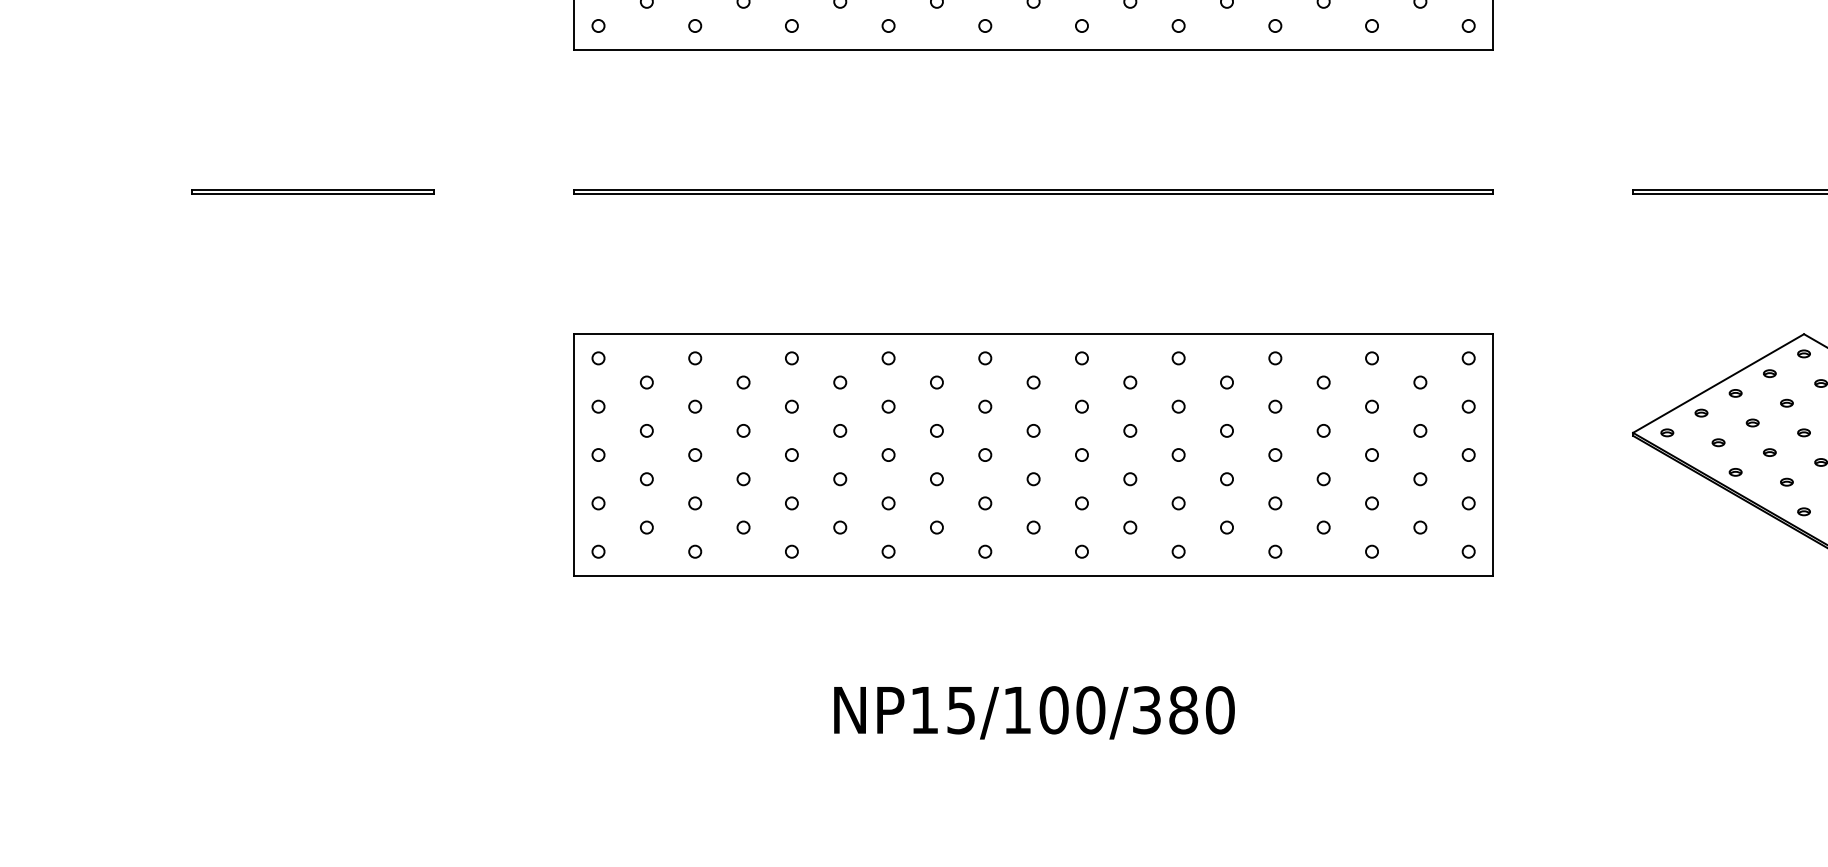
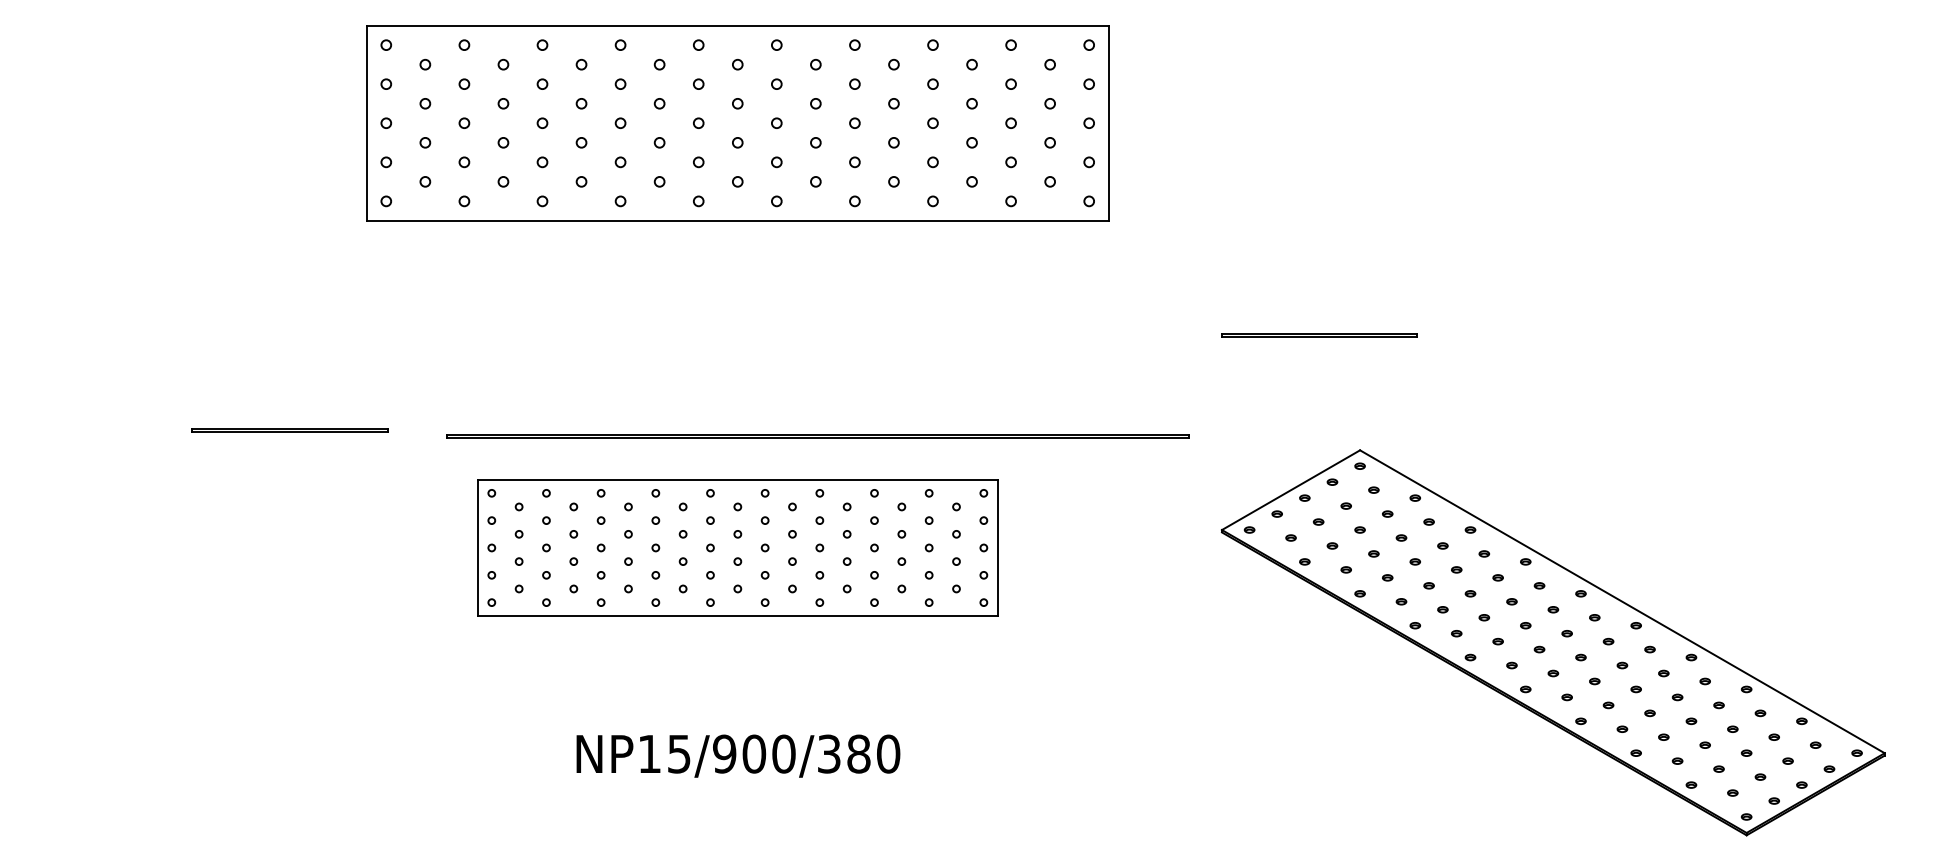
line: (312, 190) -> (289, 429), moved
line: (1033, 190) -> (817, 435), moved
part: (1033, 454) -> (737, 547), size x0.7
text: (1017, 709) -> (724, 753), NP15/100/380 -> NP15/900/380

